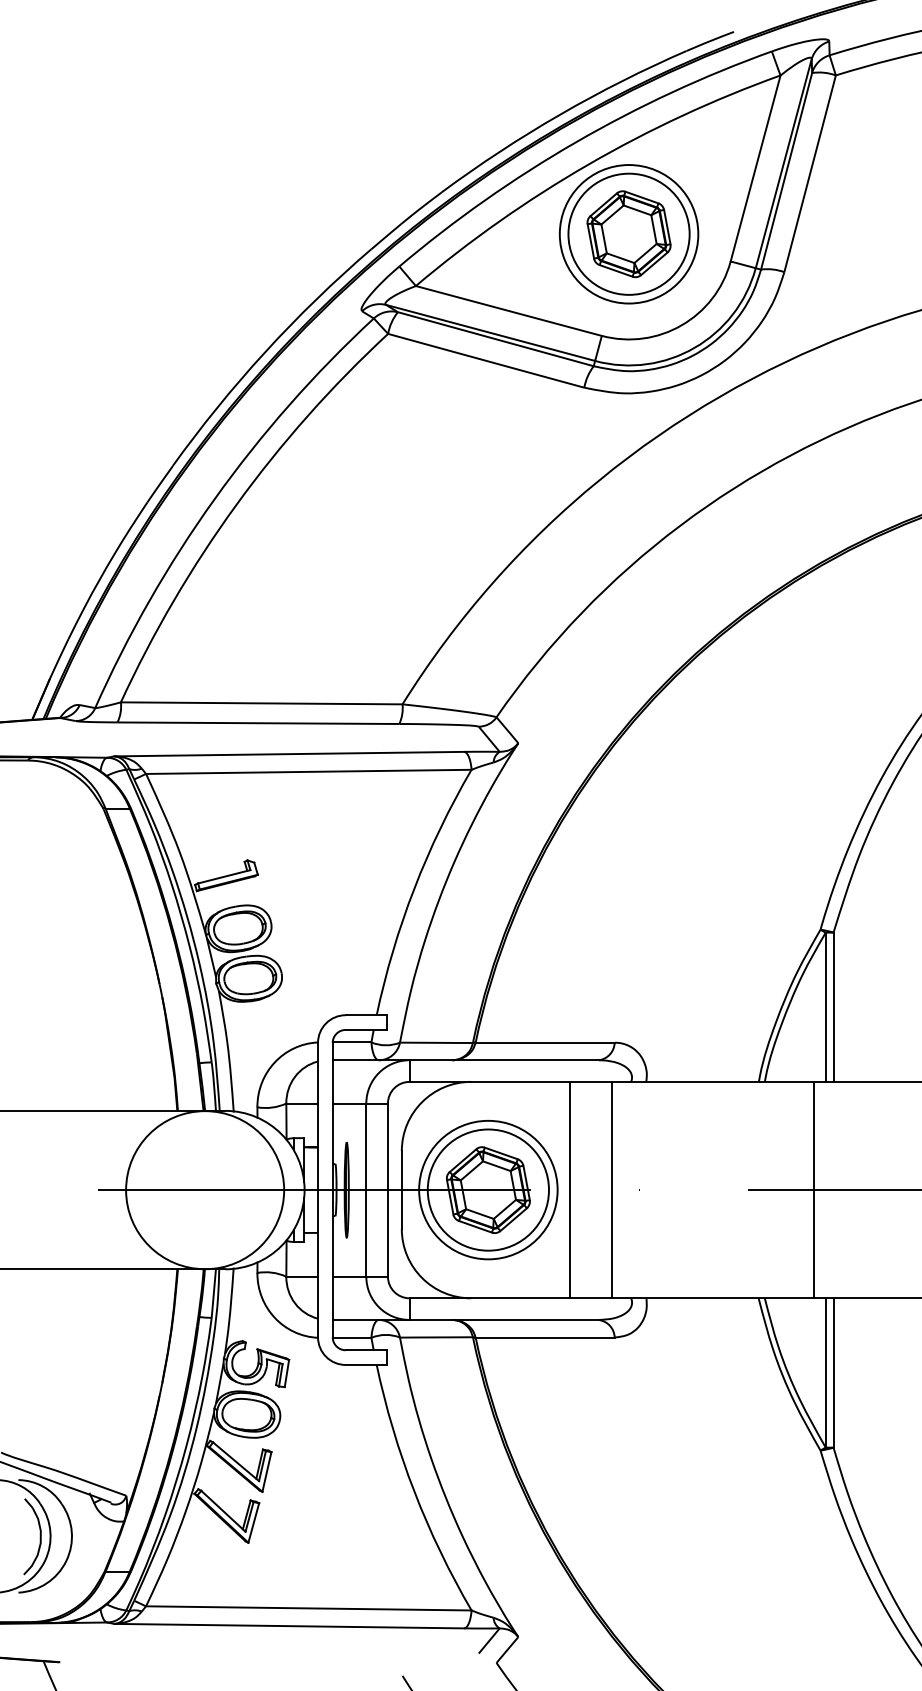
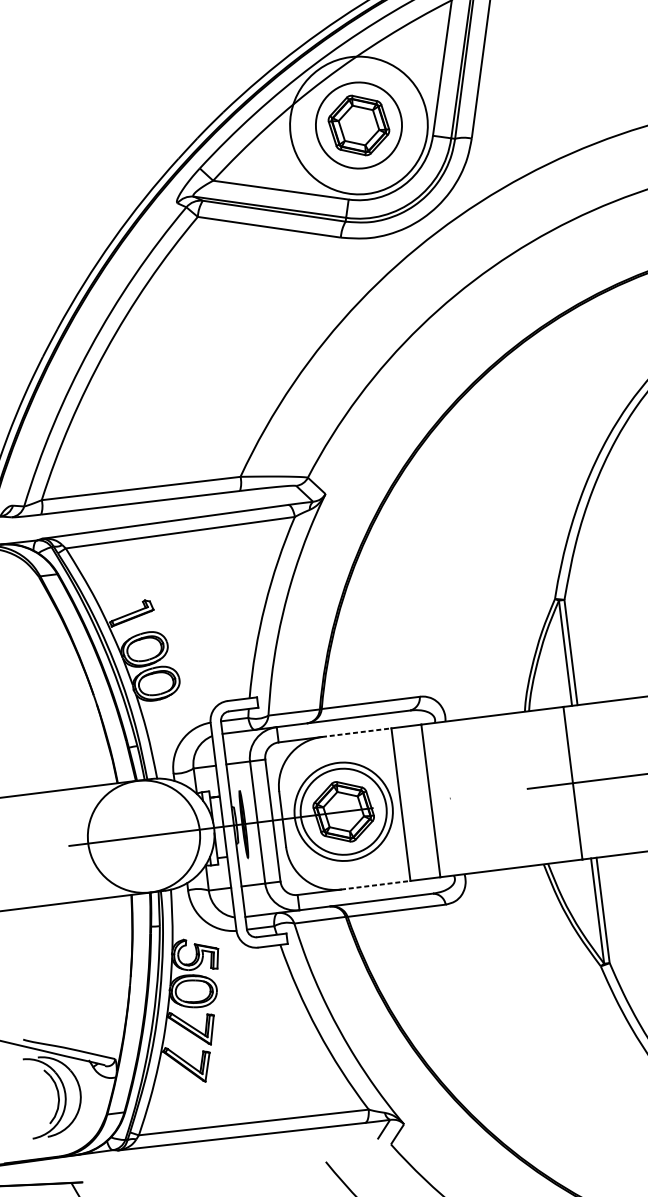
circle: (628, 234) -> (358, 125), size x1.4
line: (520, 1081) -> (356, 732), solid -> dashed
line: (520, 1298) -> (375, 885), solid -> dashed

